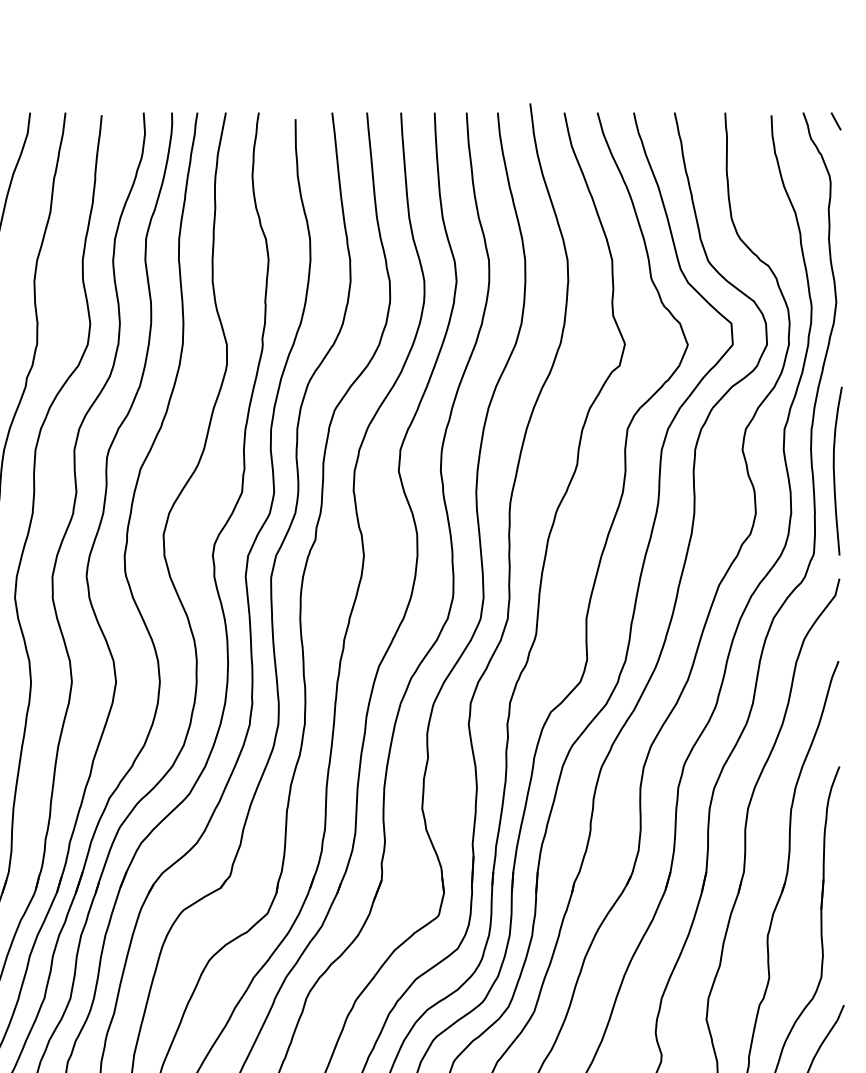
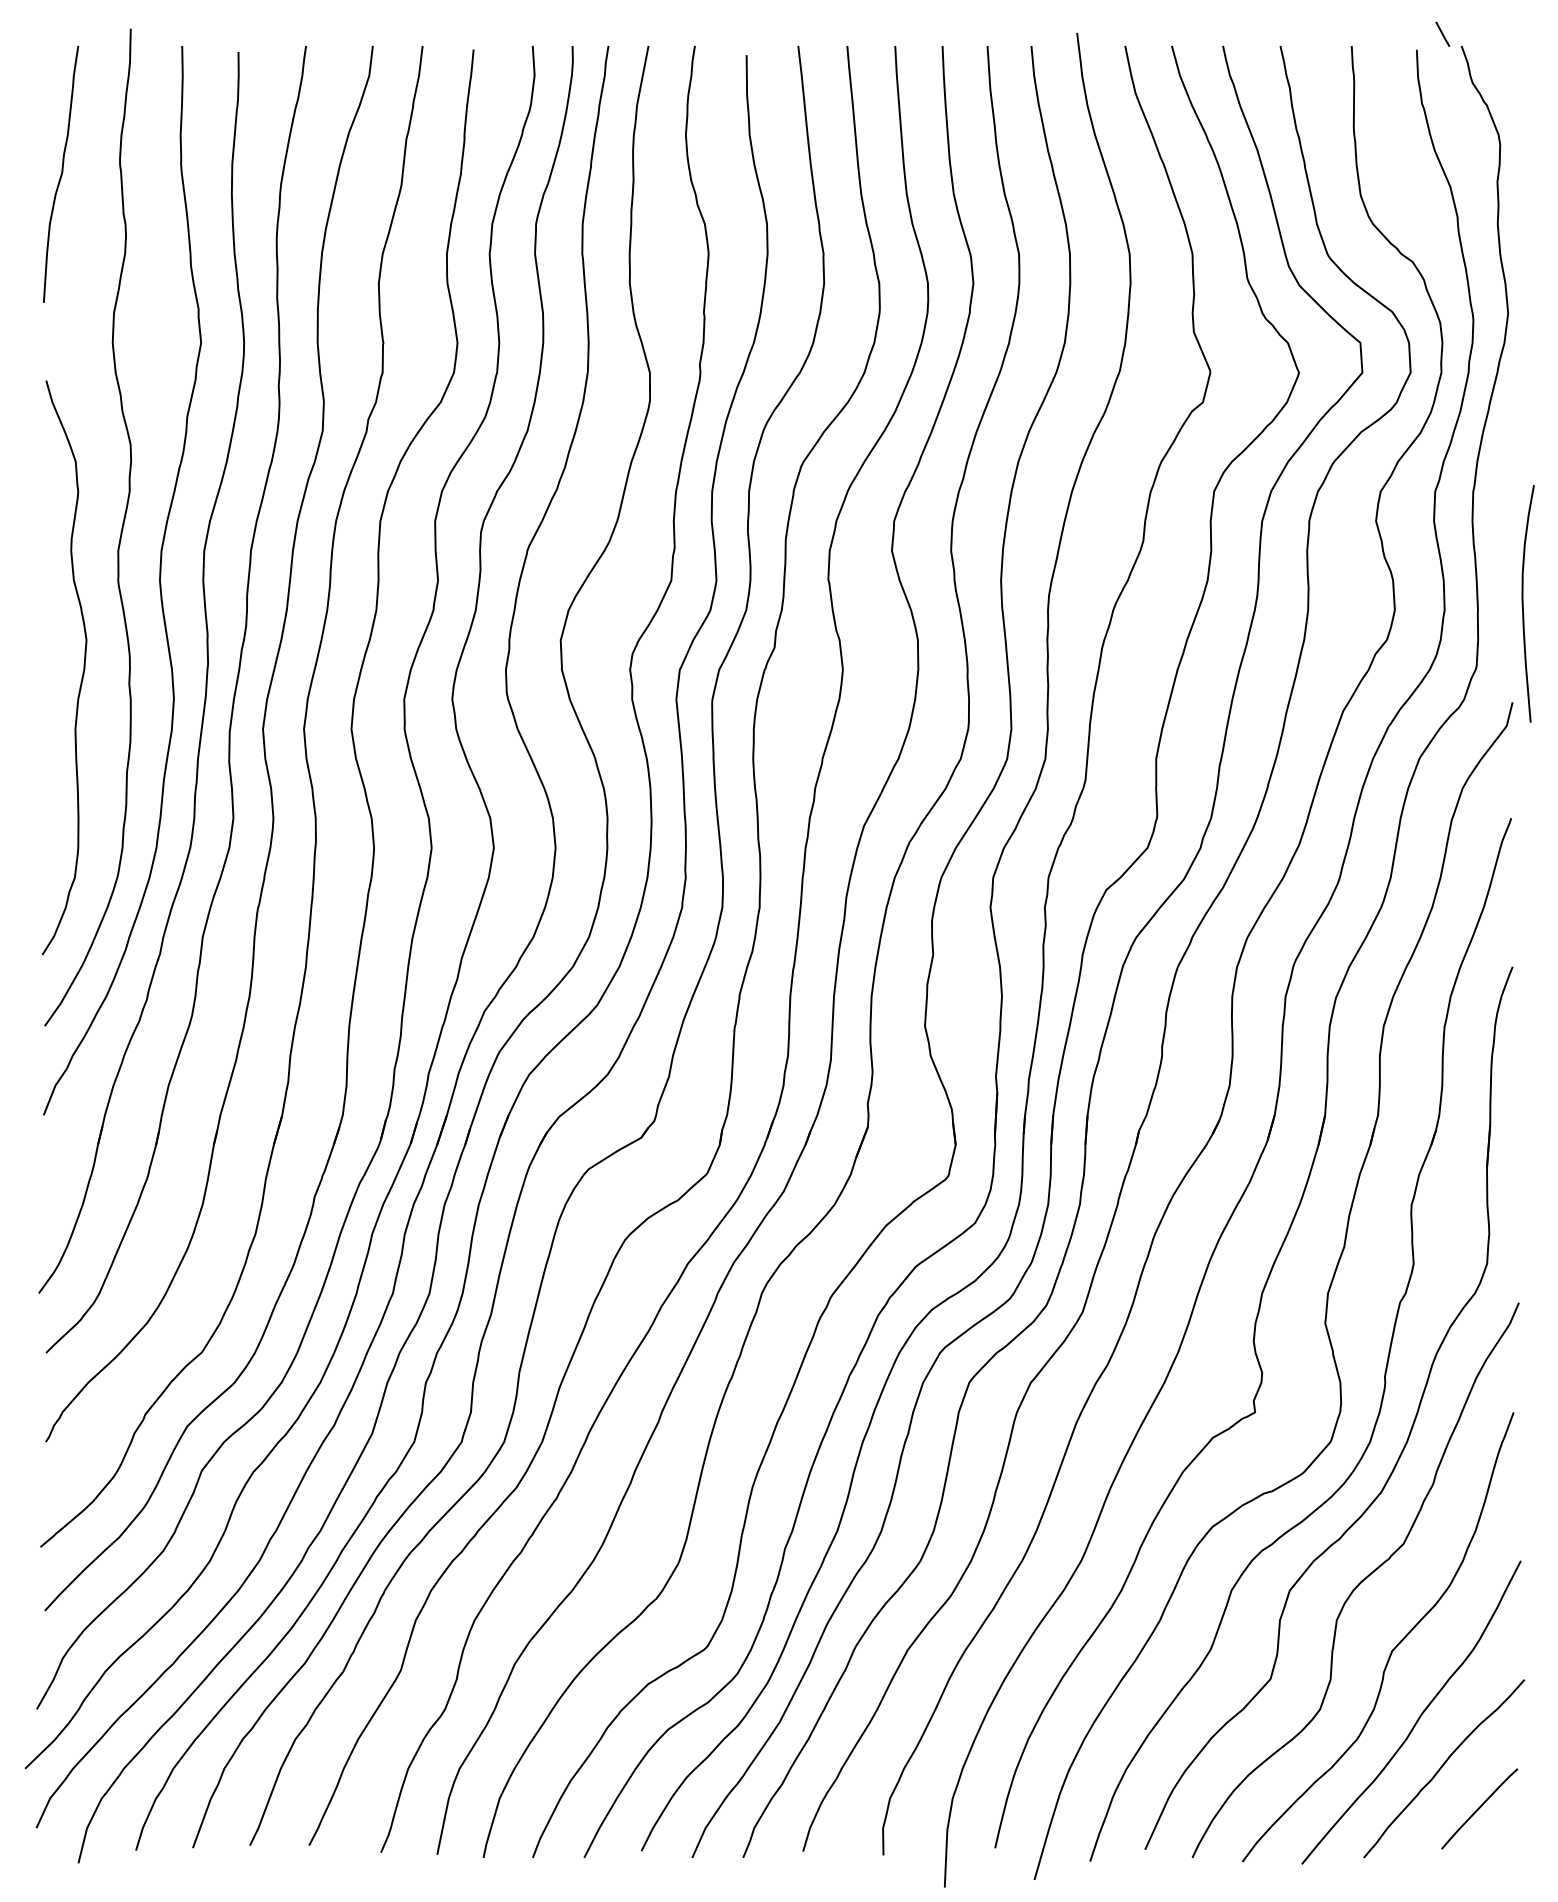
line: (835, 120) -> (1442, 33), moved
curve: (834, 470) -> (1523, 603), moved

